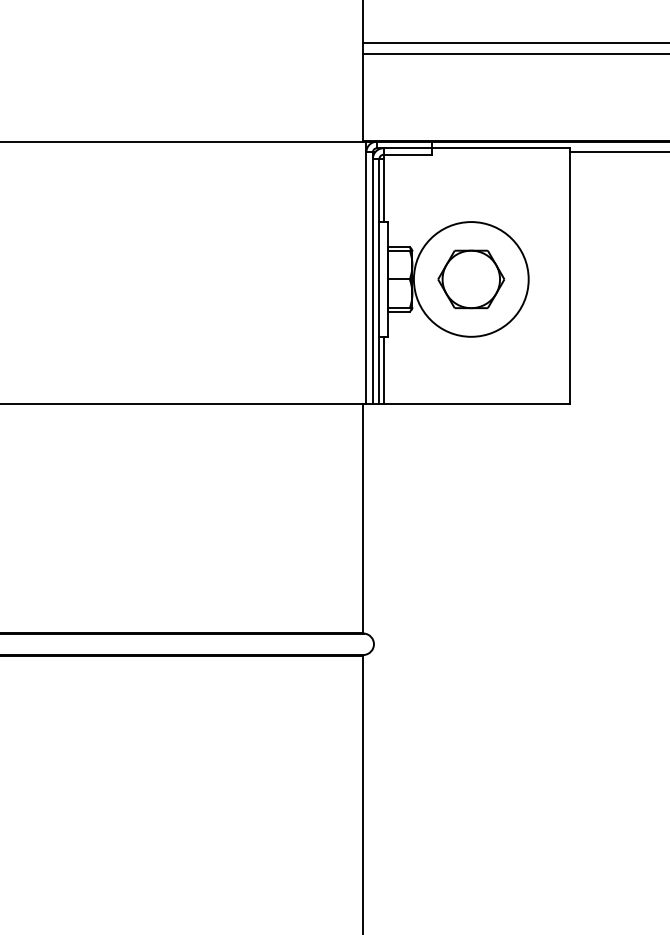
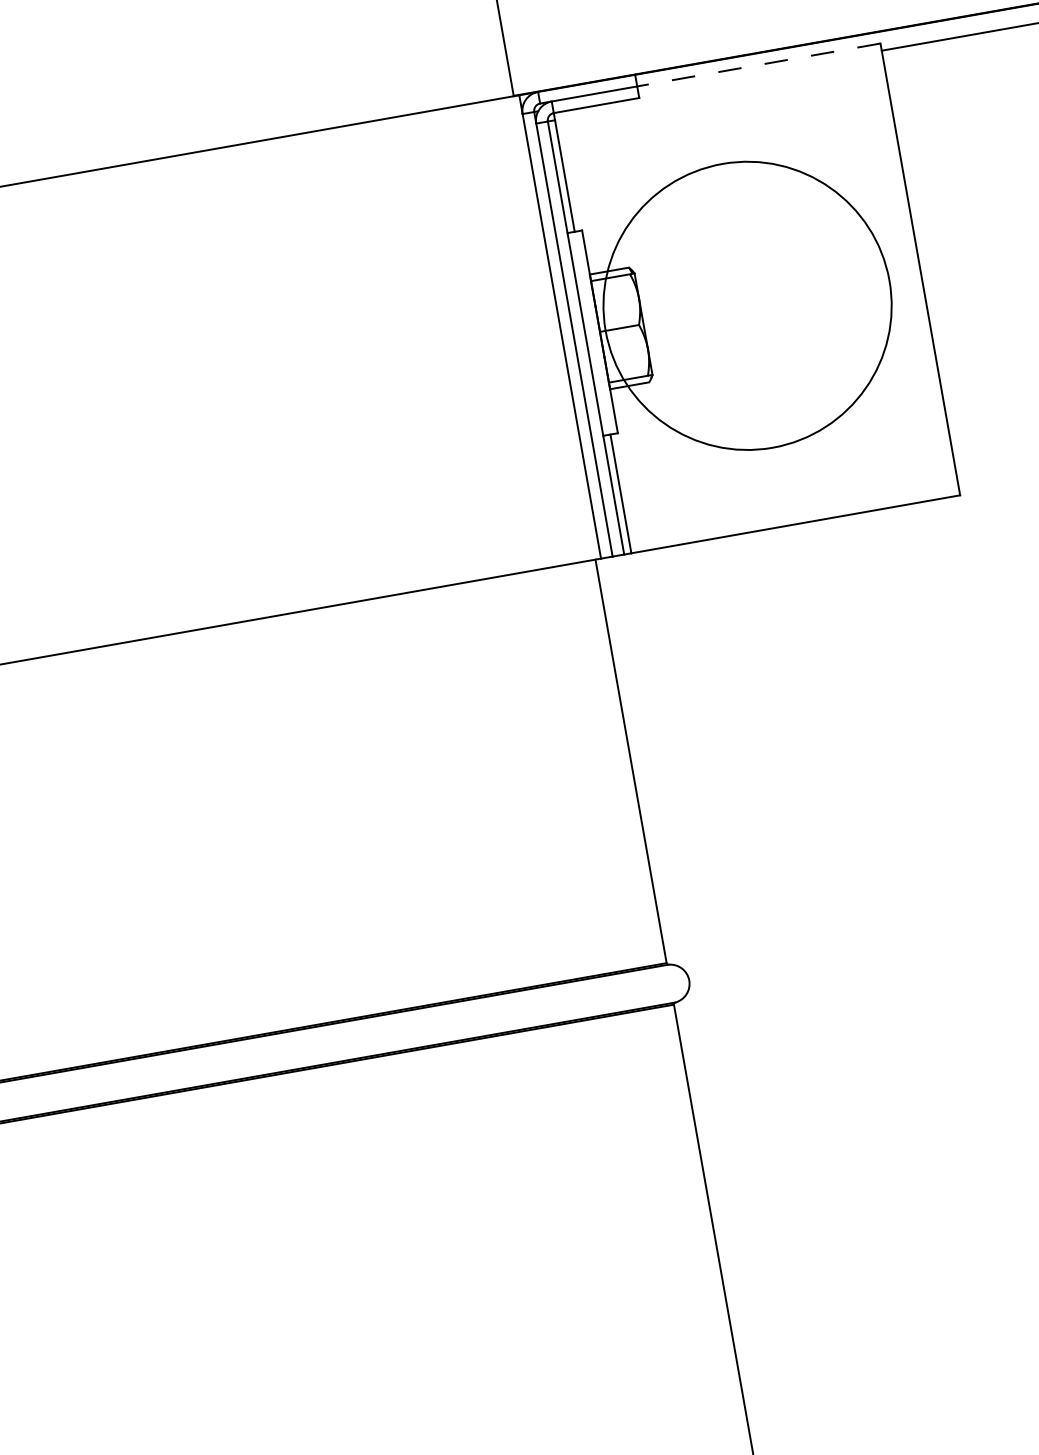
line: (500, 148) -> (758, 65), solid -> dashed
circle: (470, 279) -> (746, 306), size x1.4
part: (470, 279) -> (746, 306), removed

